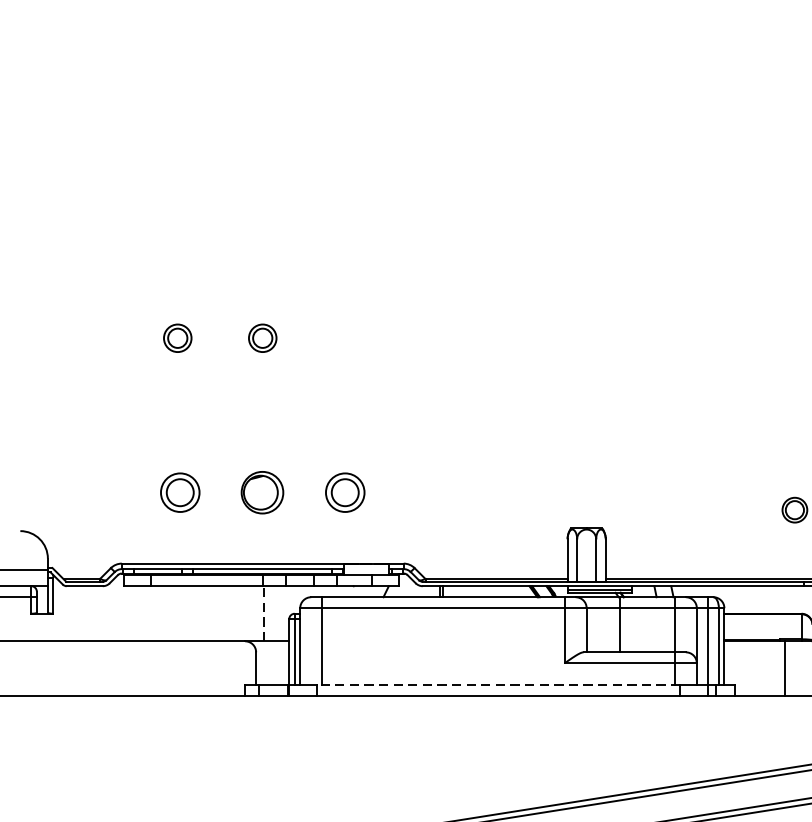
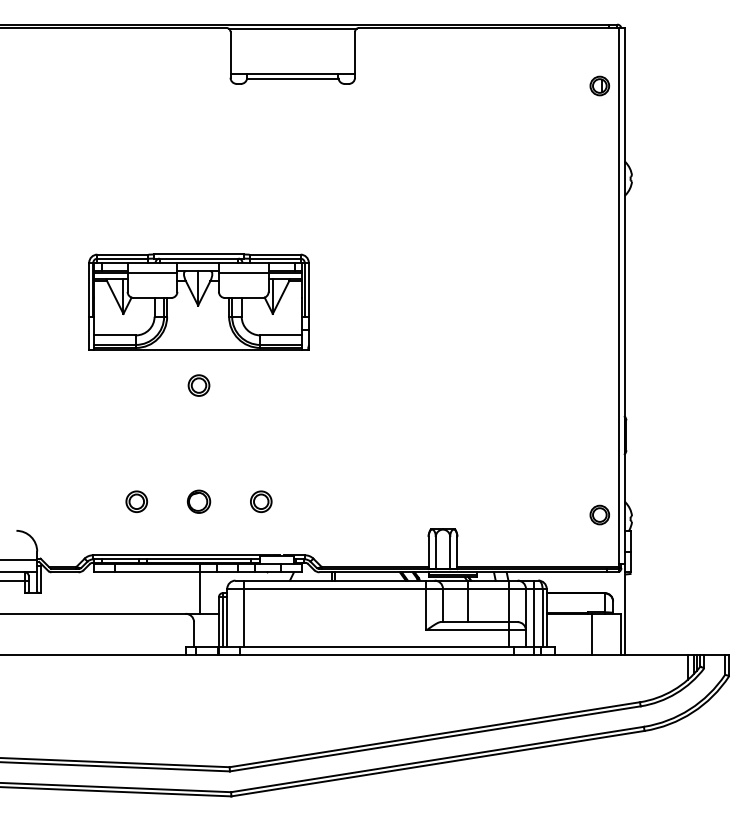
part: (262, 226) -> (198, 301), added
part: (177, 338) -> (134, 385), removed
part: (179, 492) -> (136, 501), size x0.71
part: (263, 492) -> (199, 501), size x0.71
part: (345, 492) -> (261, 501), size x0.71
line: (264, 614) -> (200, 593), dashed -> solid
line: (498, 686) -> (376, 647), dashed -> solid

